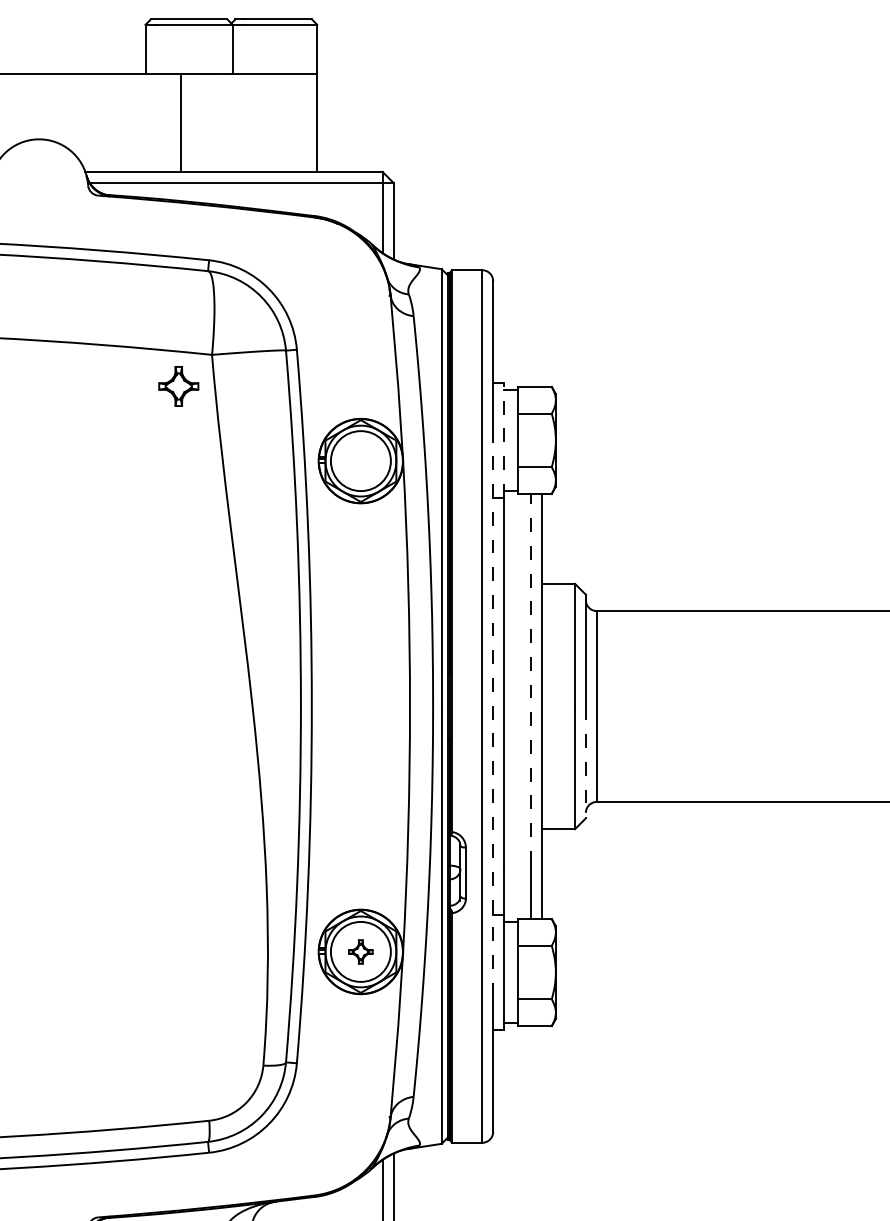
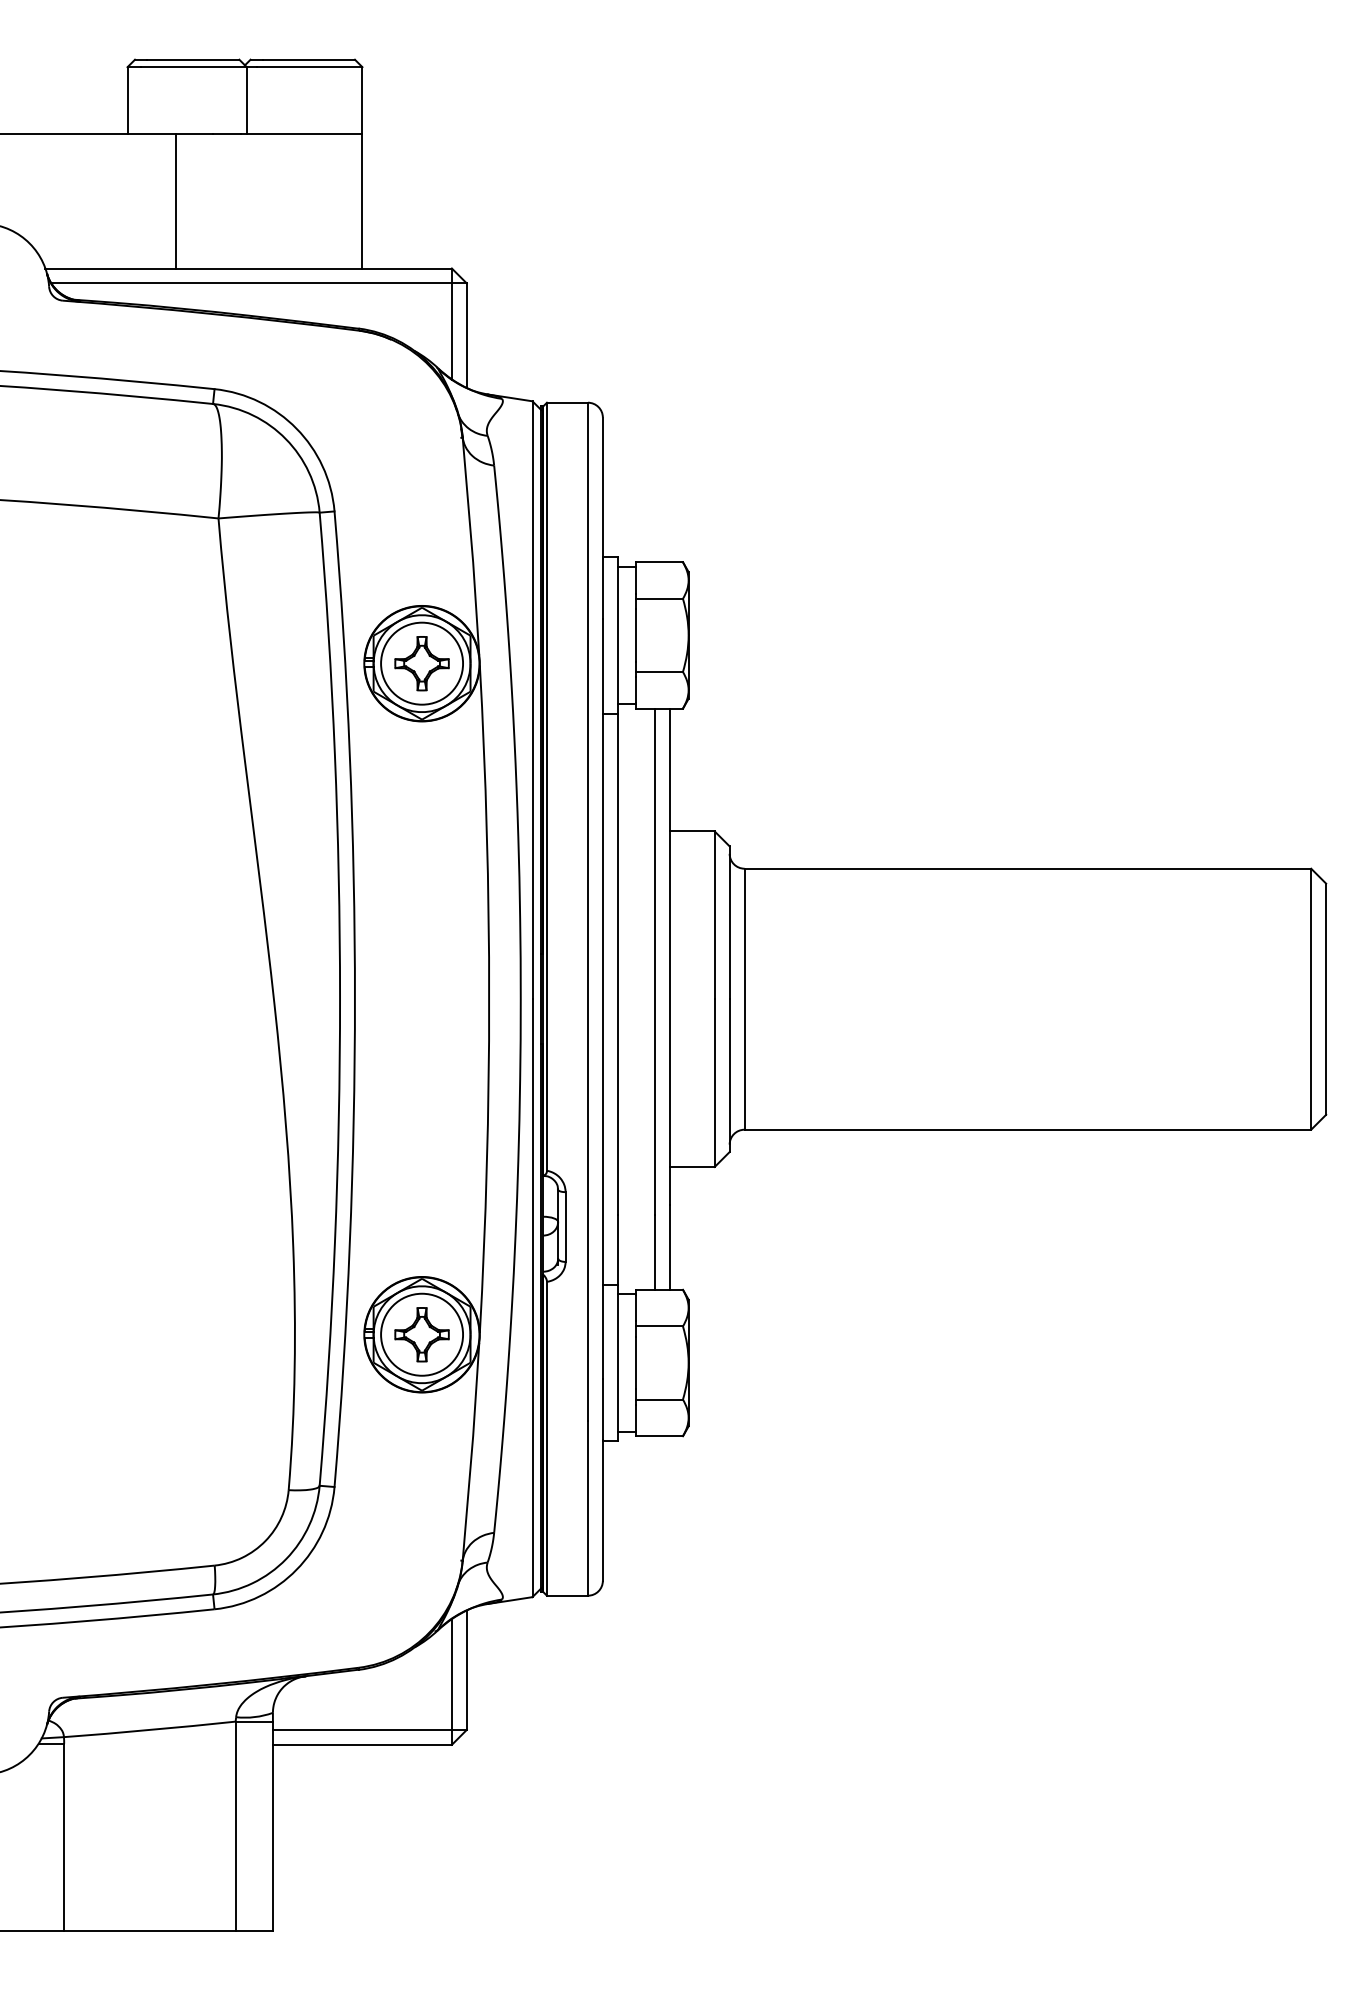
part: (178, 386) -> (421, 663), moved
line: (503, 439) -> (617, 634), dashed -> solid
line: (531, 678) -> (655, 961), dashed -> solid
line: (492, 706) -> (602, 999), dashed -> solid
line: (585, 763) -> (729, 1076), dashed -> solid
part: (360, 951) -> (421, 1334), size x1.67

